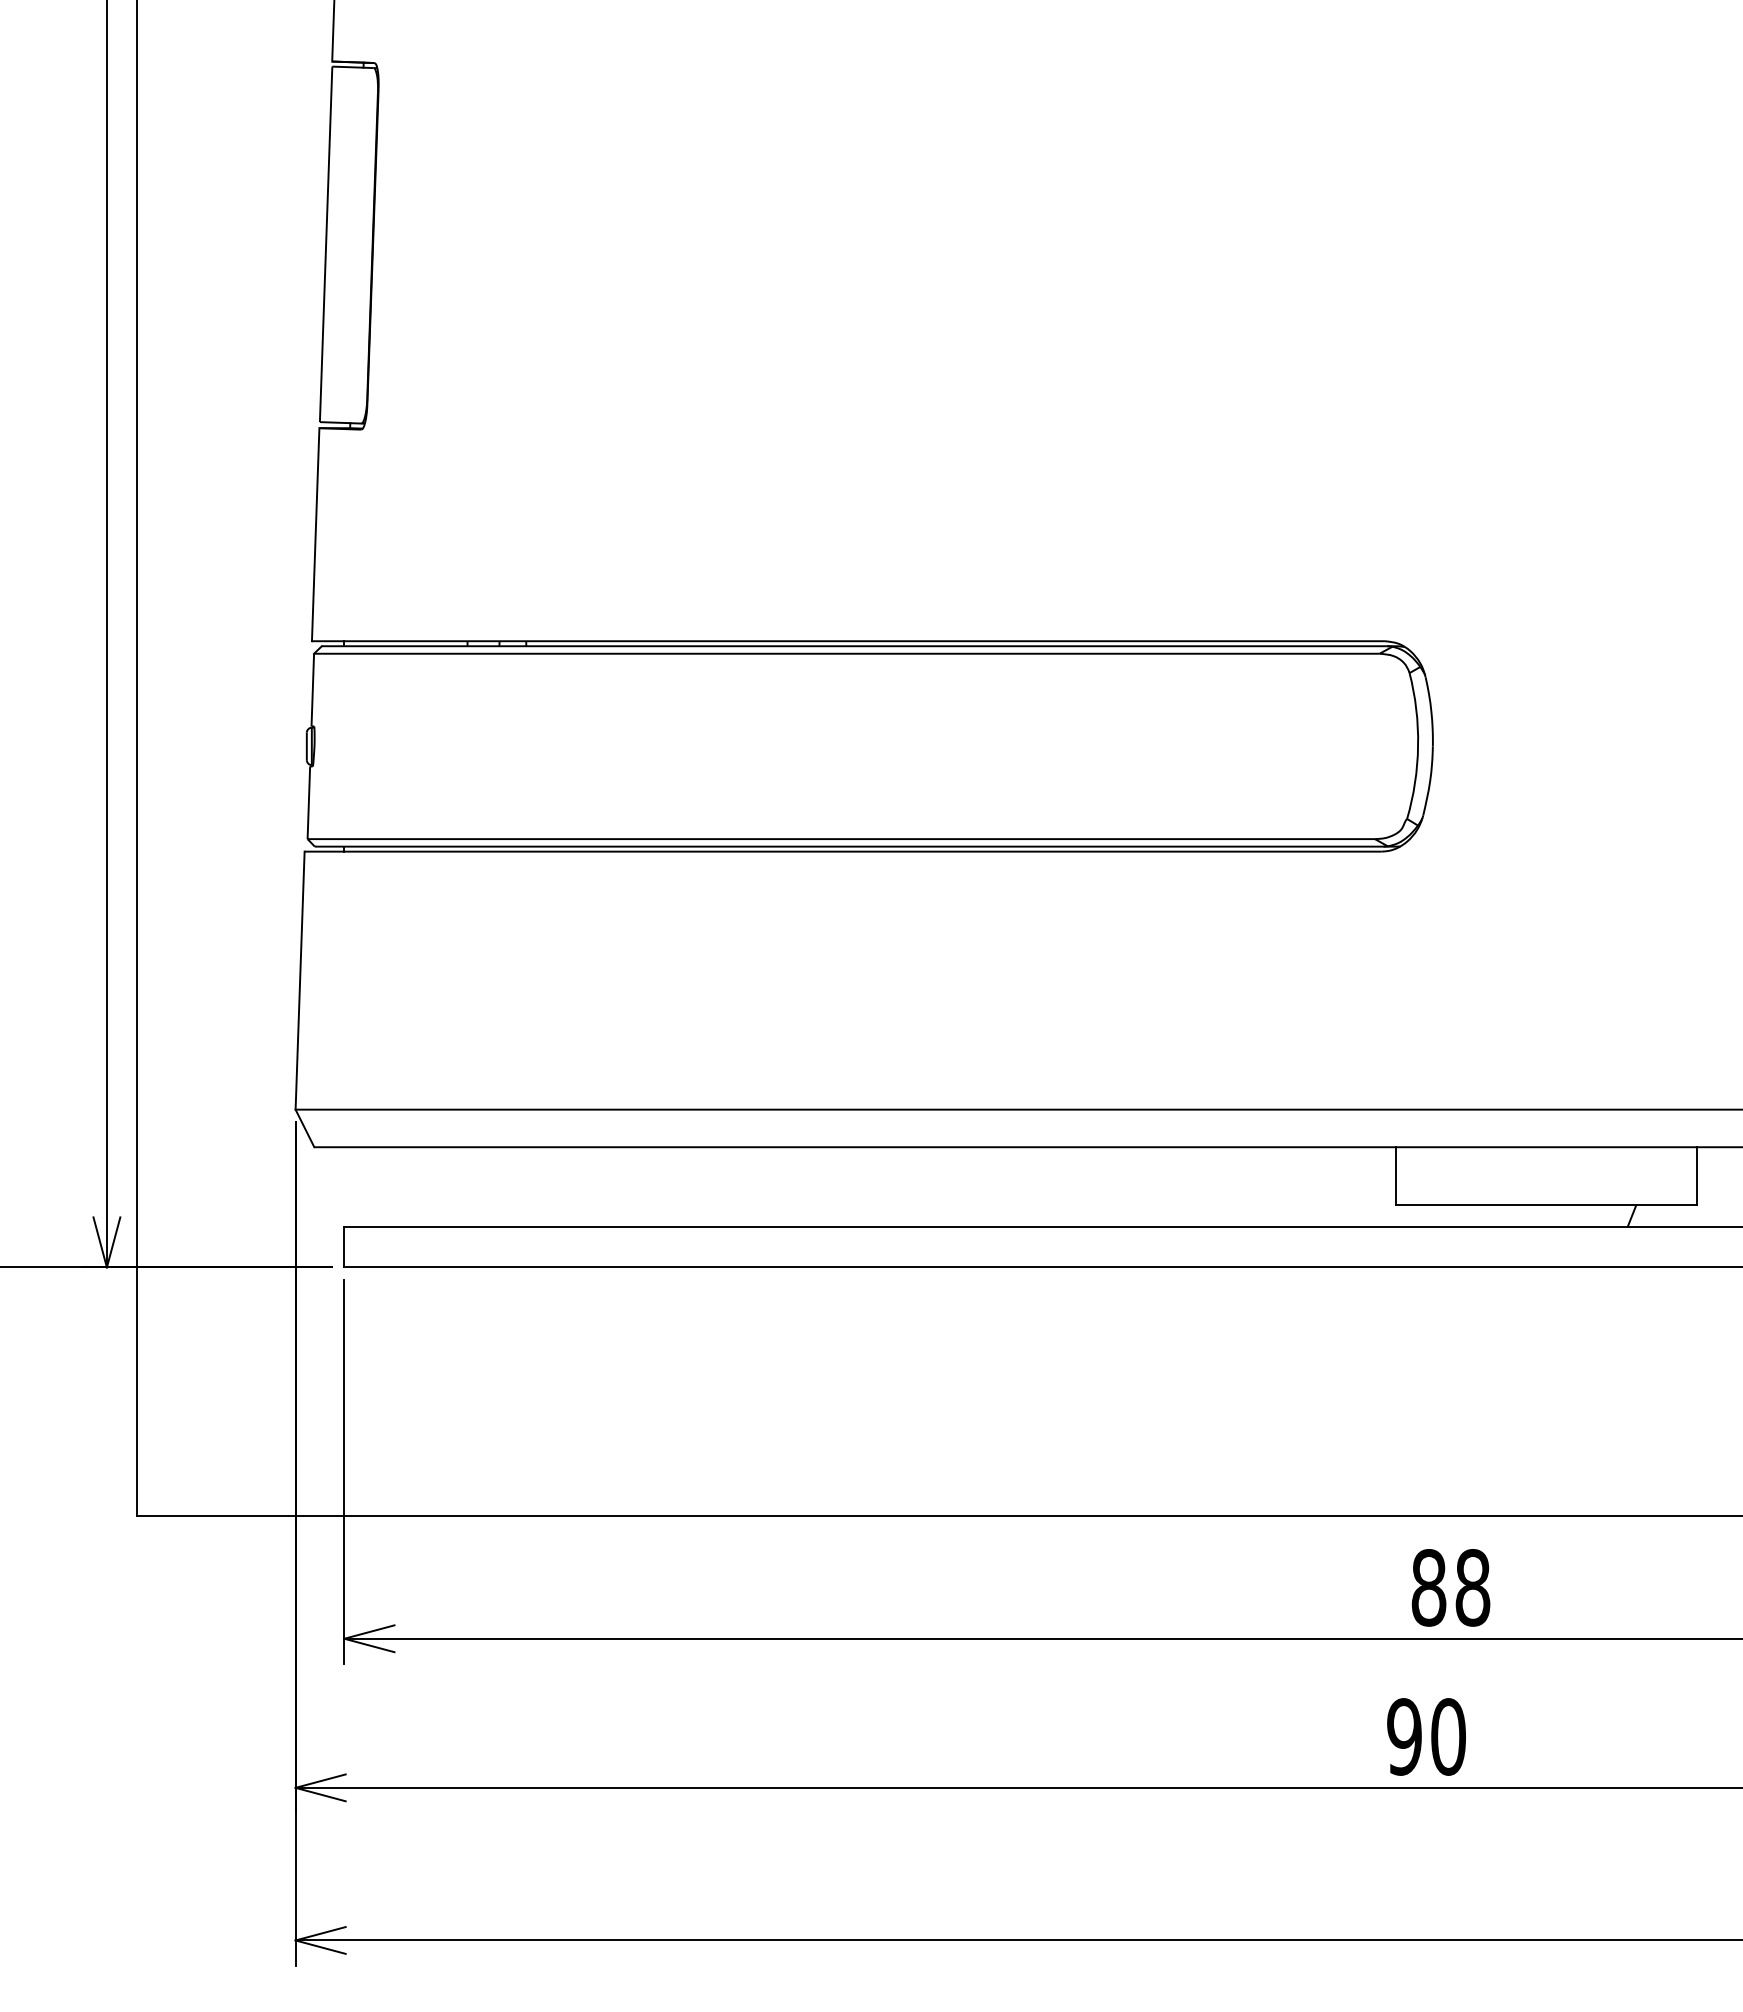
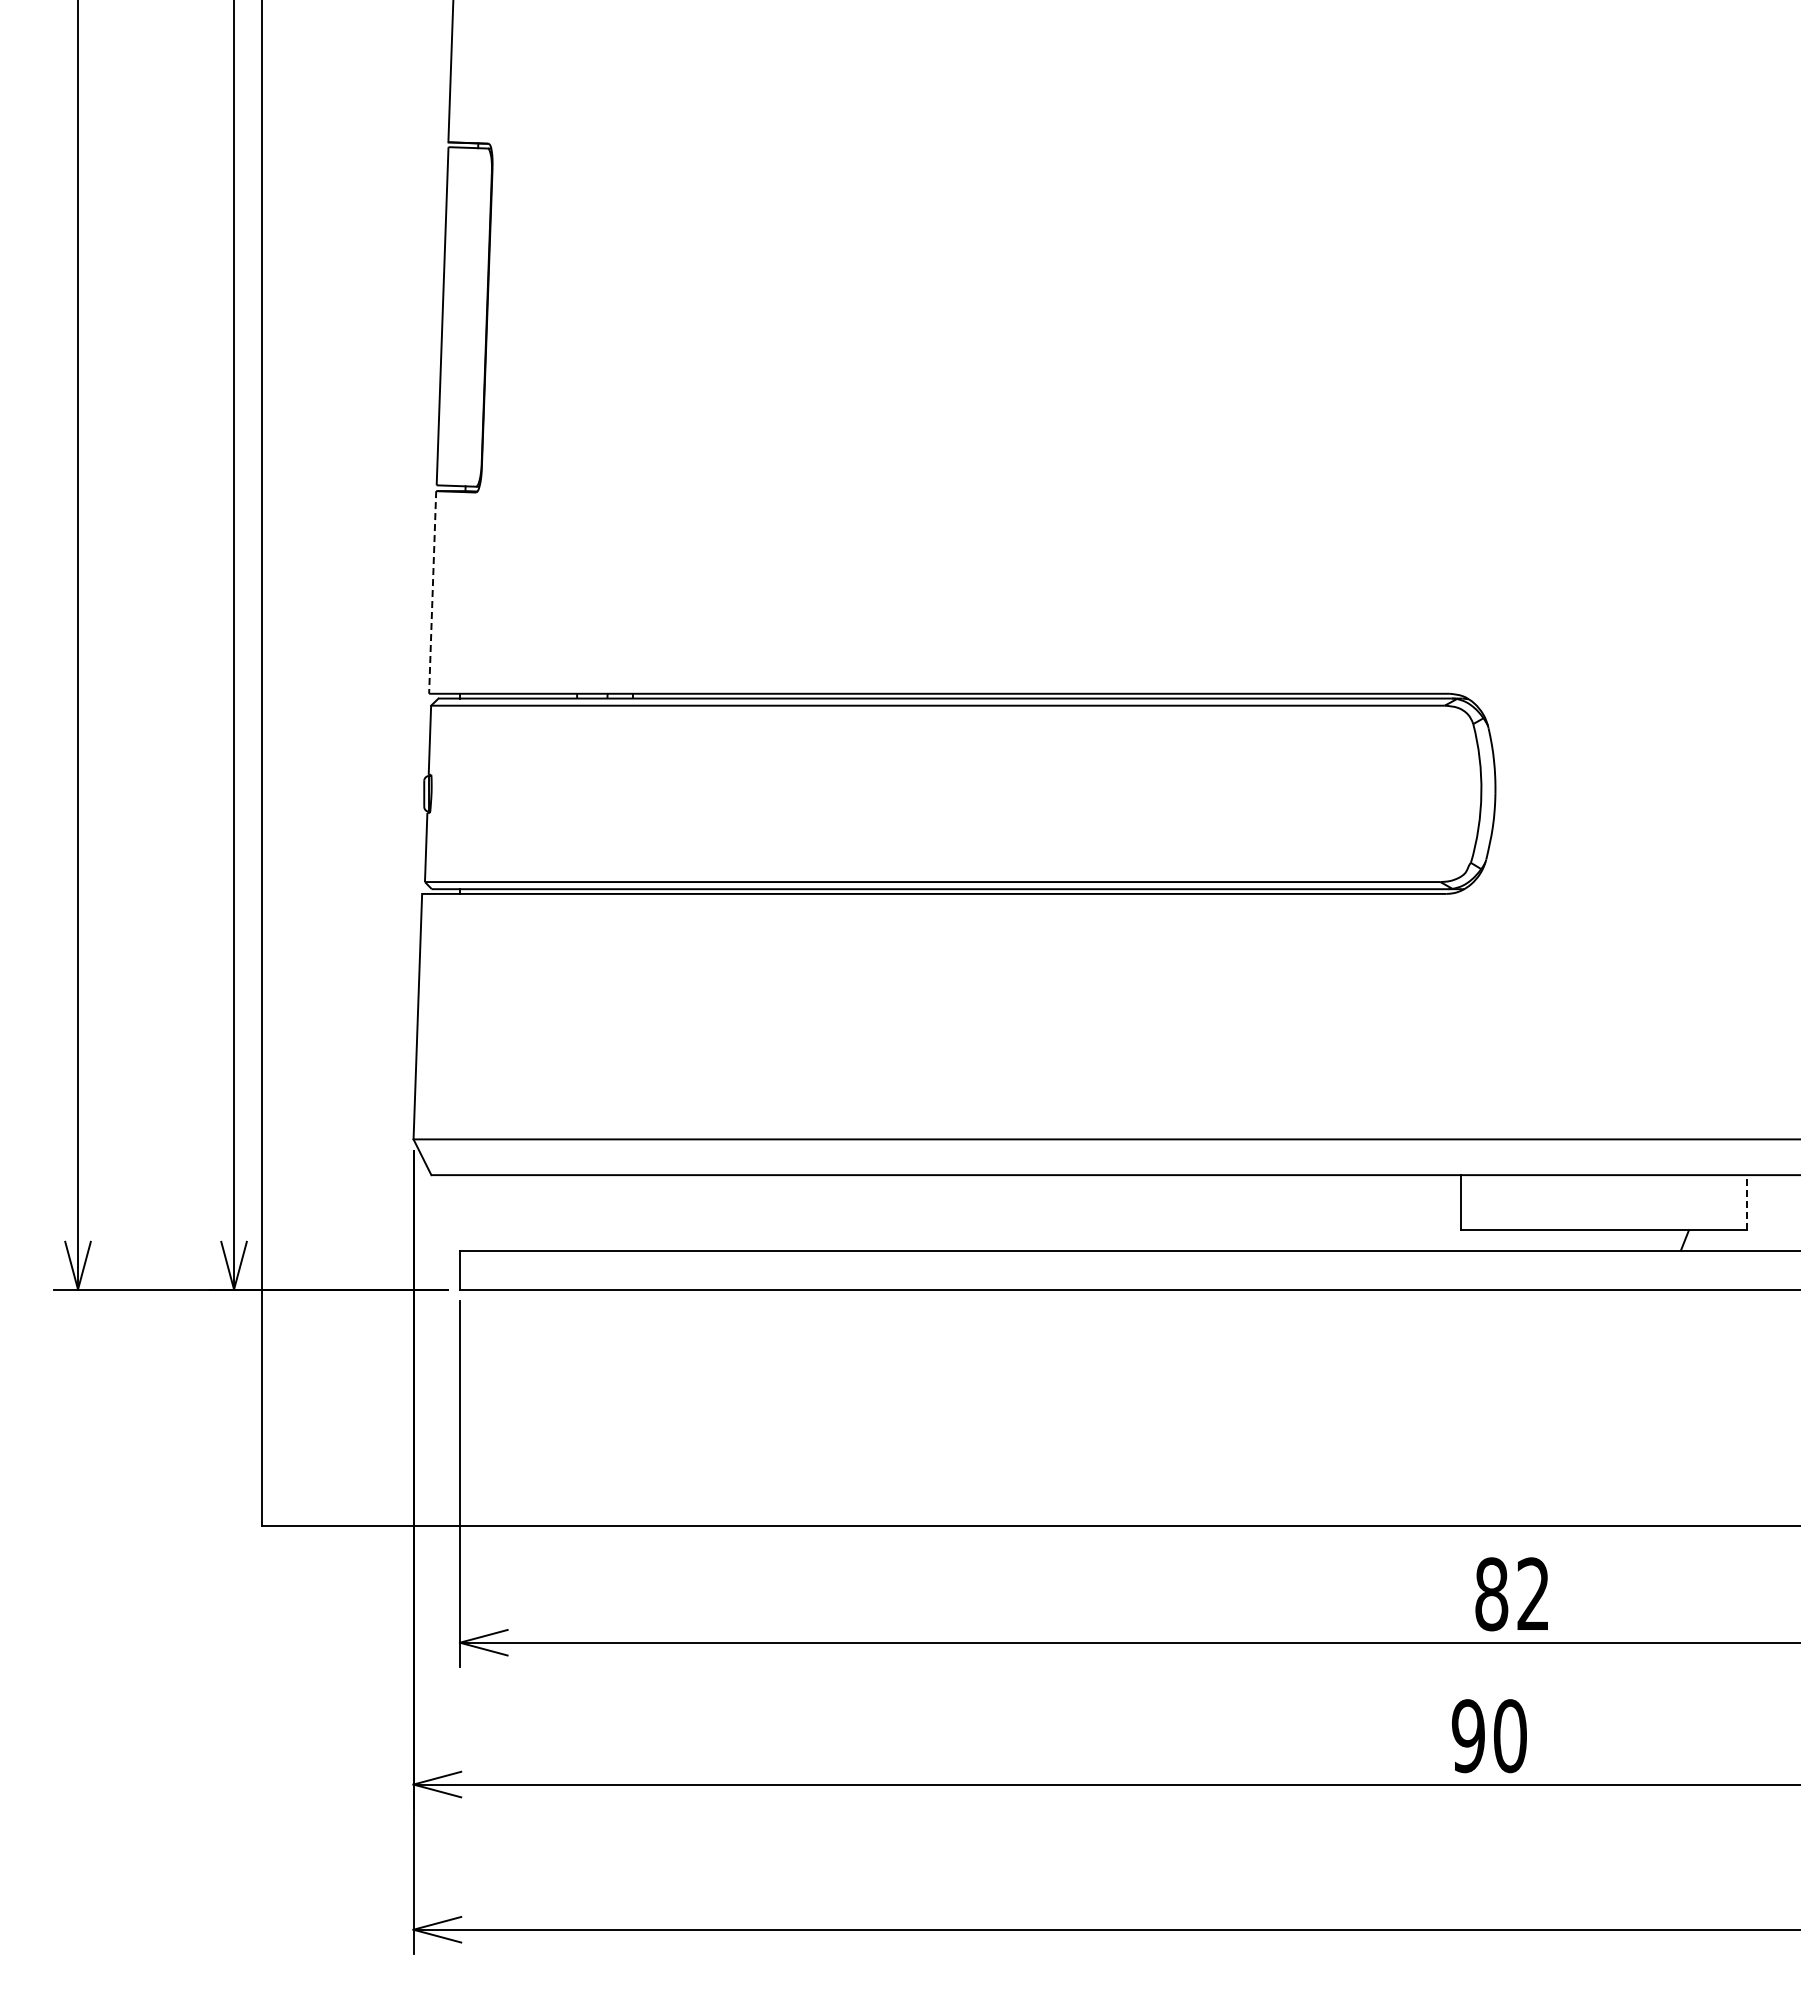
line: (315, 534) -> (432, 592), solid -> dashed
line: (1696, 1175) -> (1746, 1202), solid -> dashed
text: (1472, 1588) -> (1533, 1594), 88 -> 82

